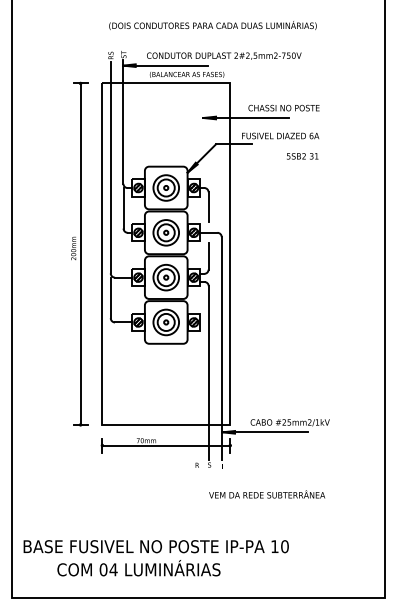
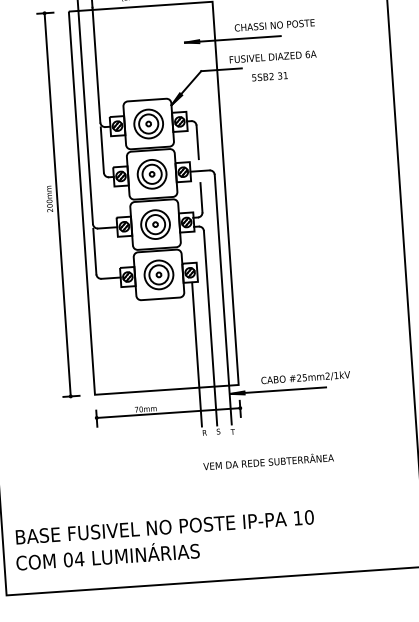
text: (302, 156) -> (269, 76), moved
line: (195, 395) -> (197, 354), added
text: (267, 494) -> (268, 461), moved
text: (138, 568) -> (107, 555), moved

